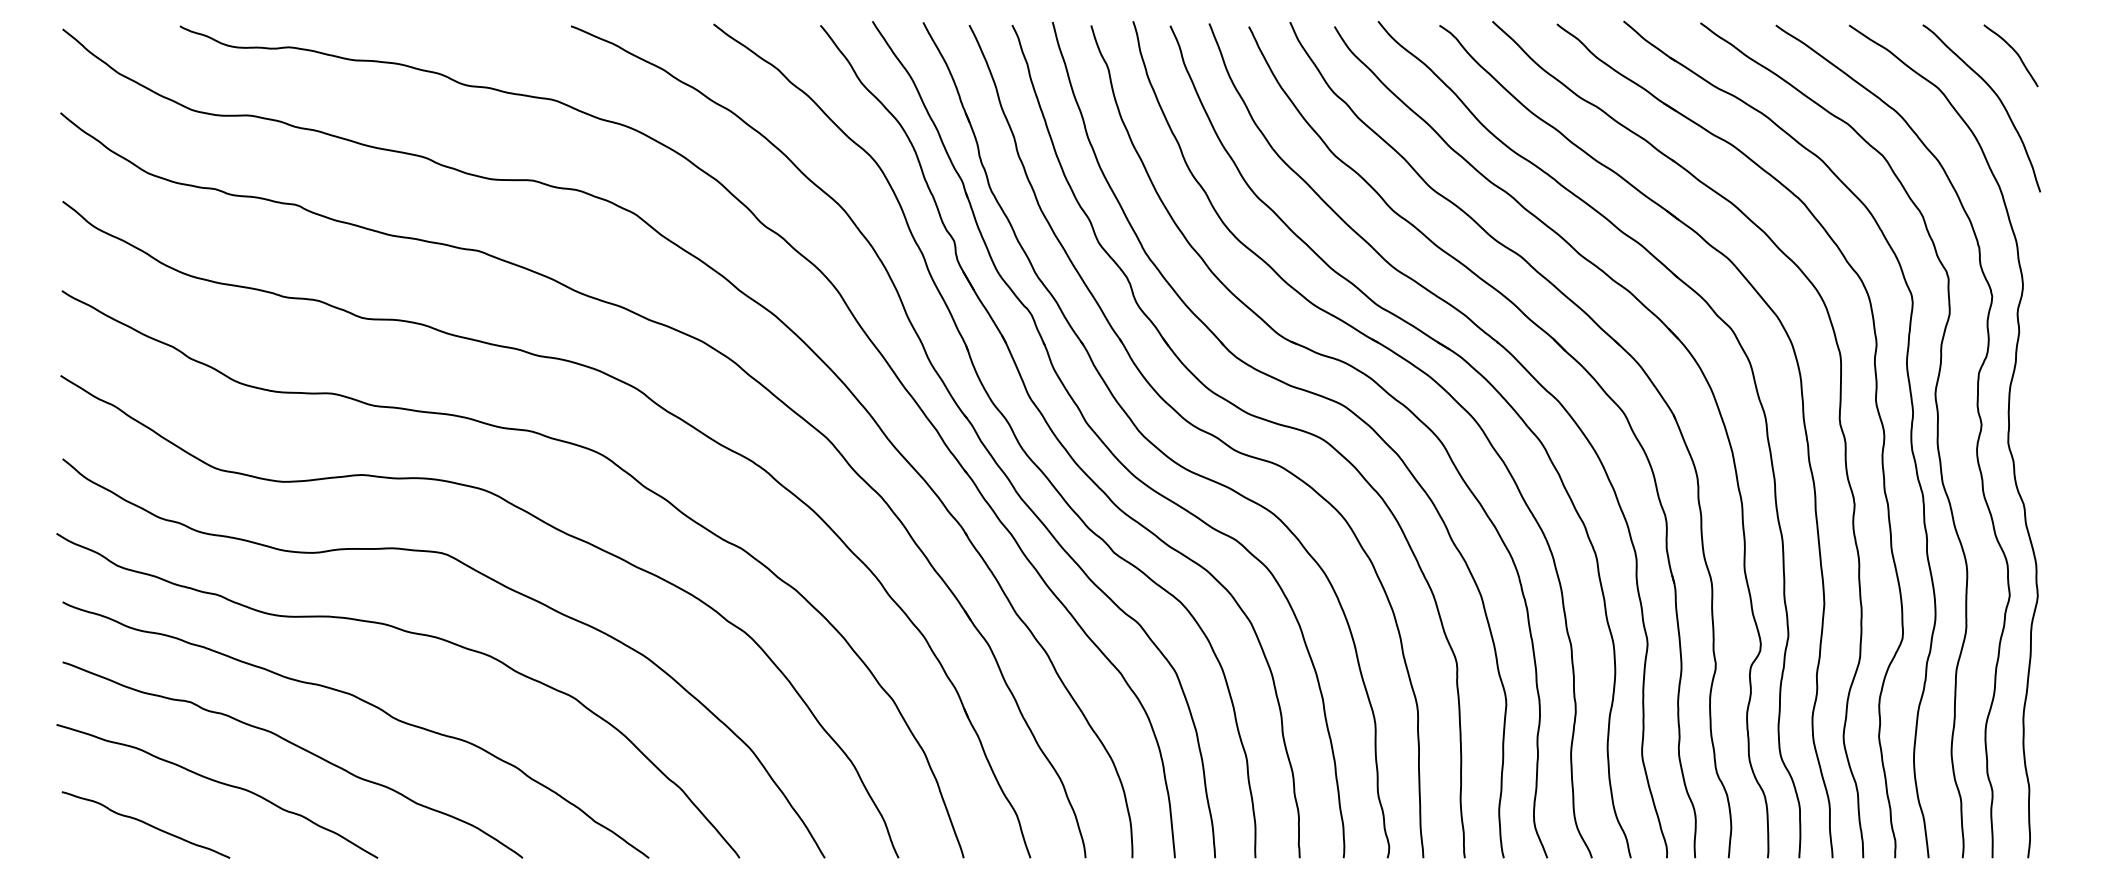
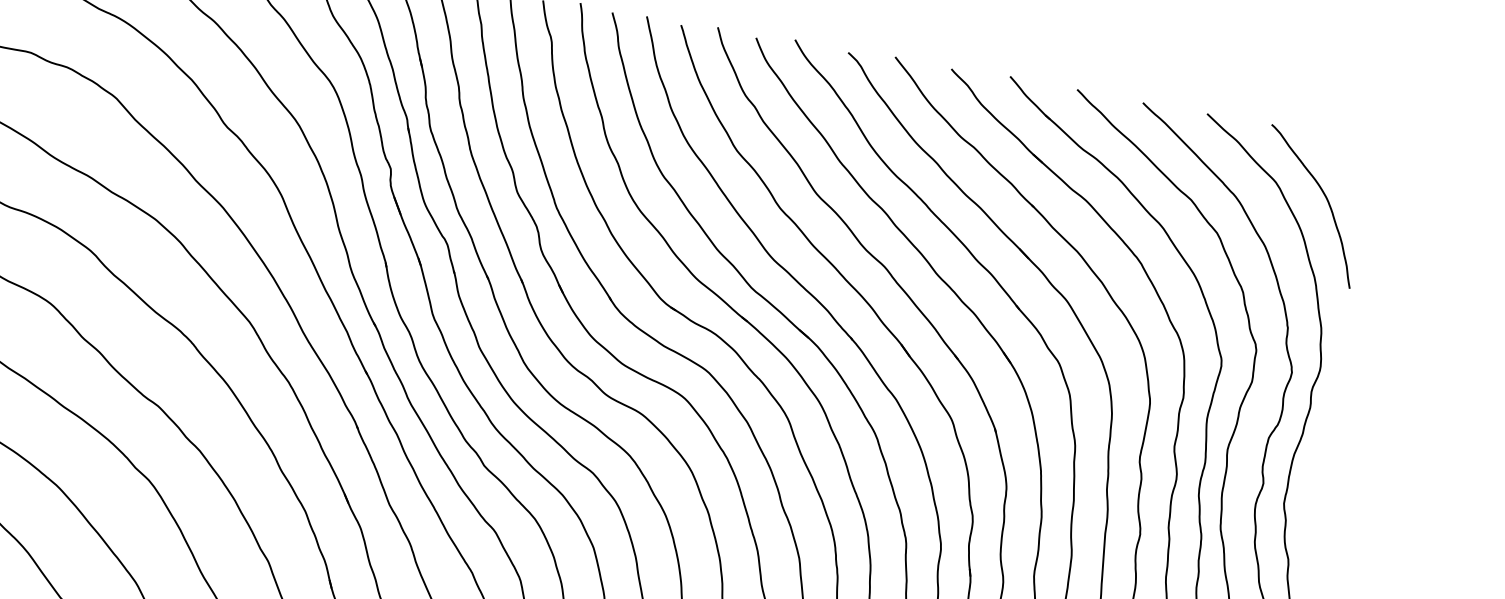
curve: (2015, 53) -> (1348, 163), removed

